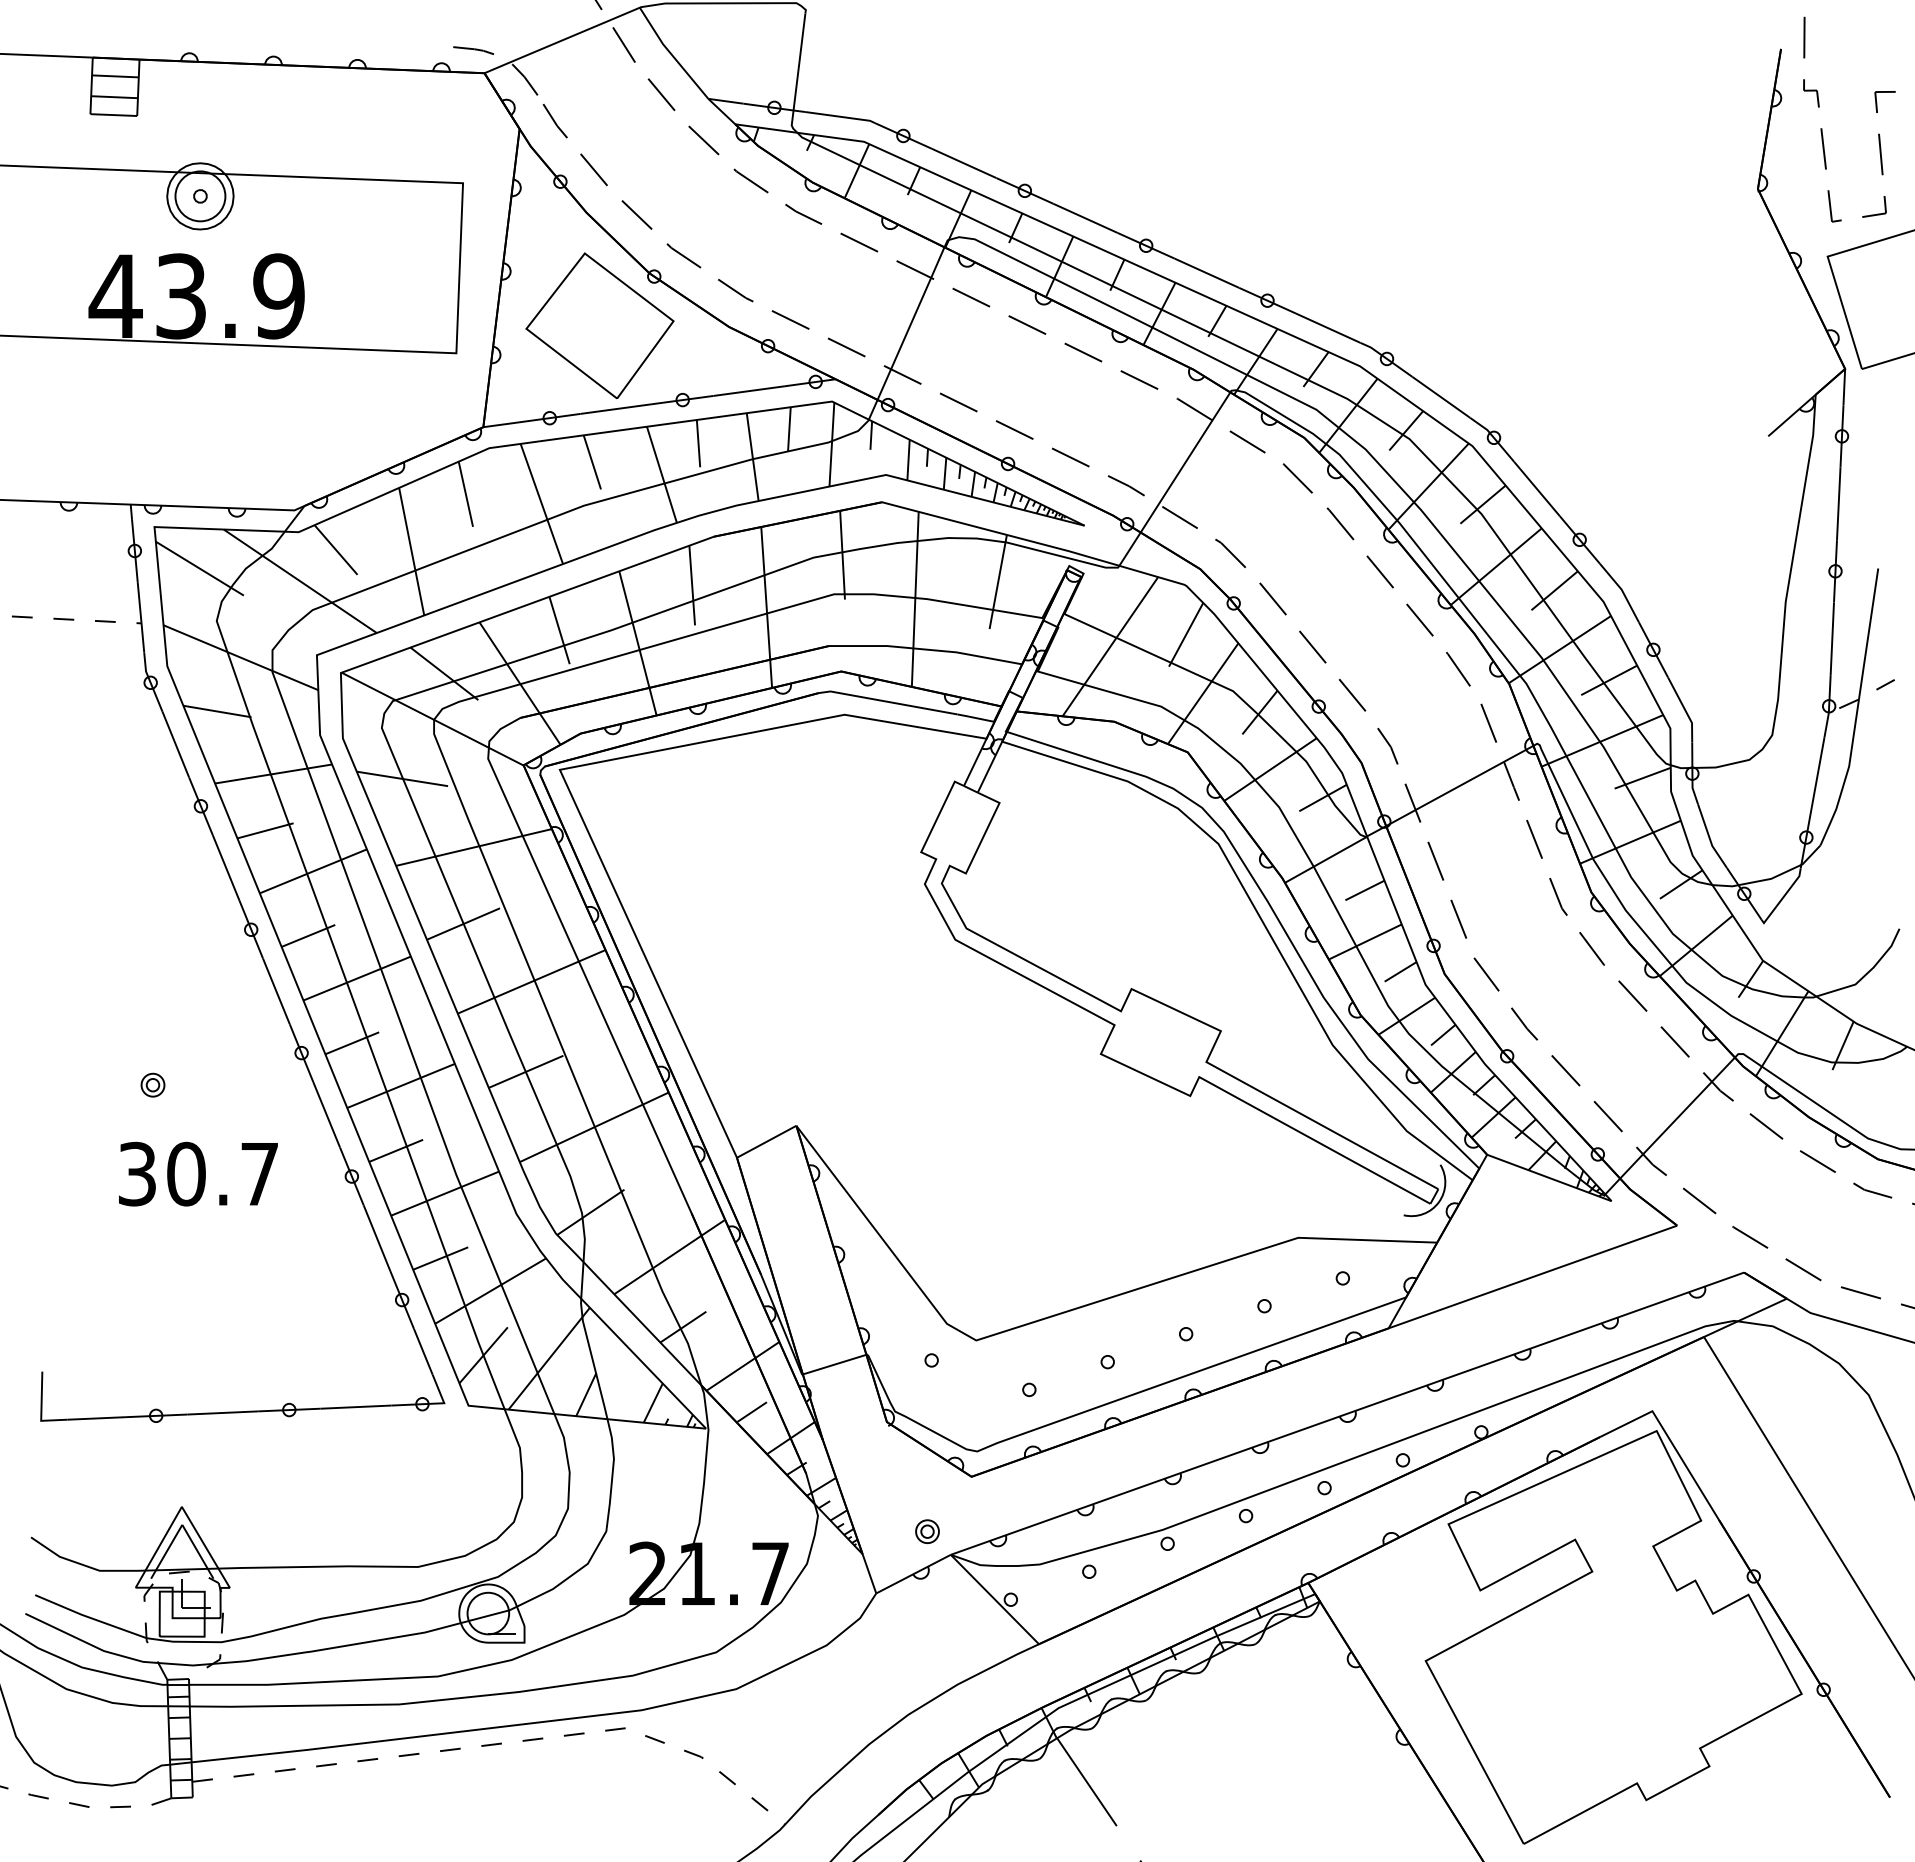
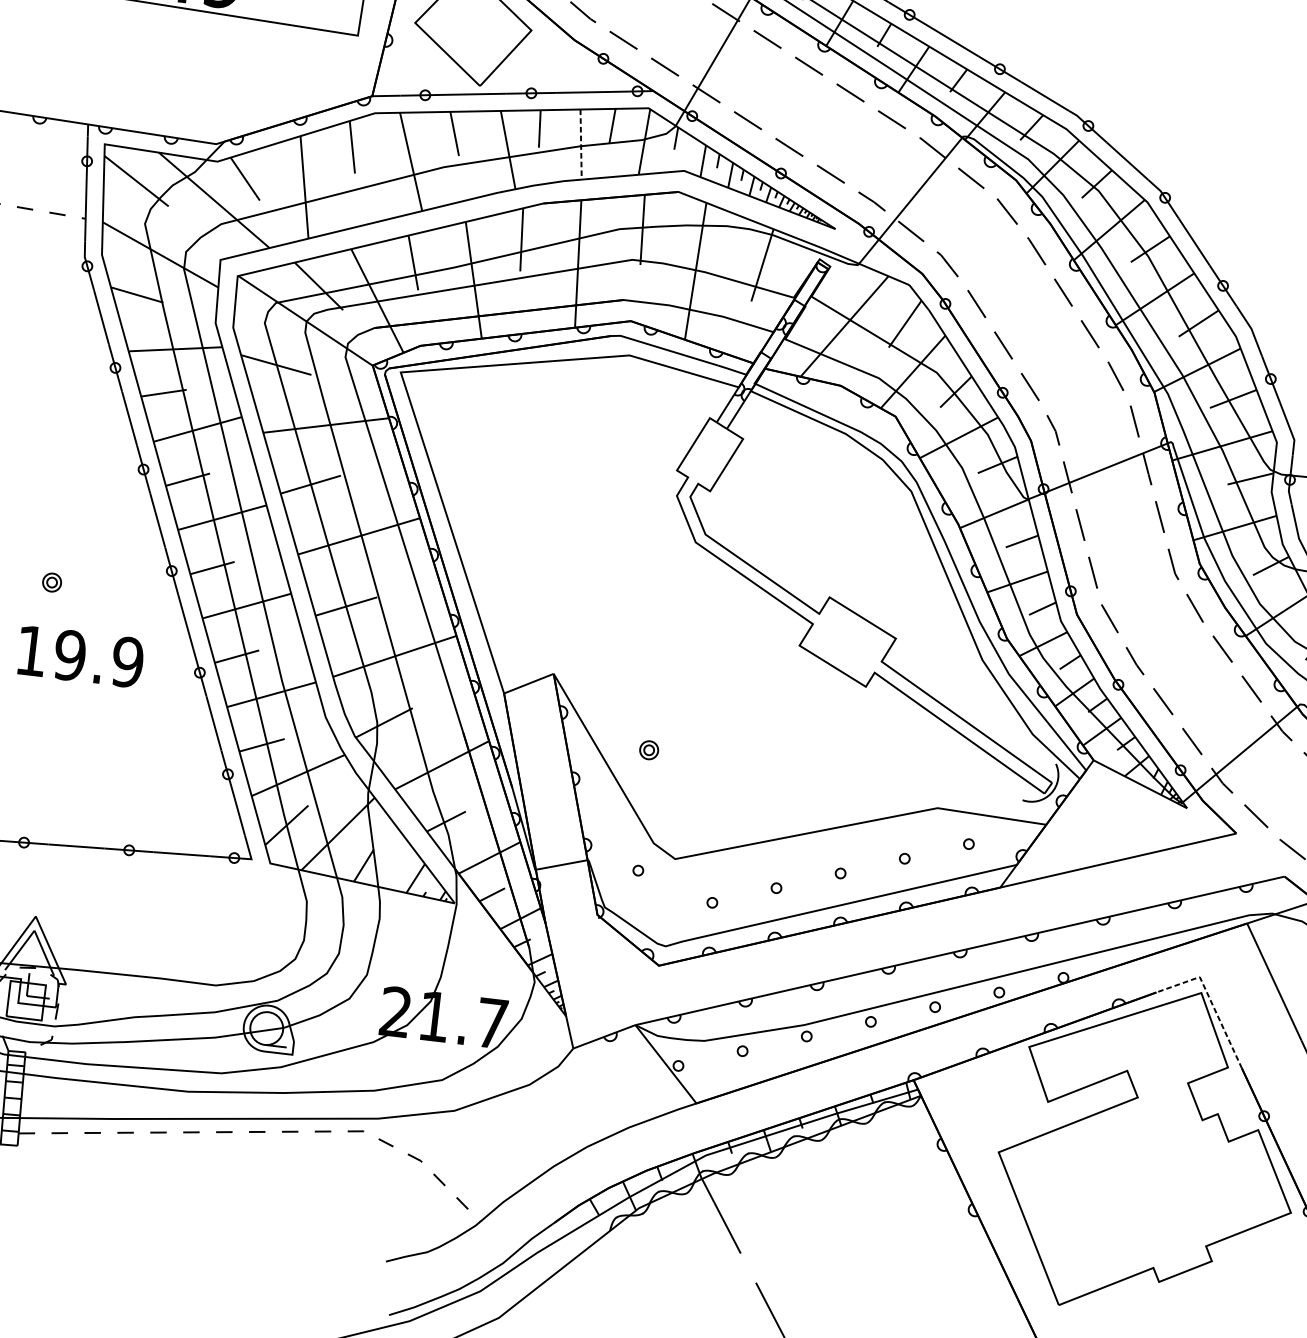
line: (752, 457) -> (580, 144), solid -> dashed
text: (199, 1173) -> (80, 656), 30.7 -> 19.9
line: (1670, 1440) -> (1211, 1001), solid -> dashed
part: (927, 1531) -> (649, 750), moved

